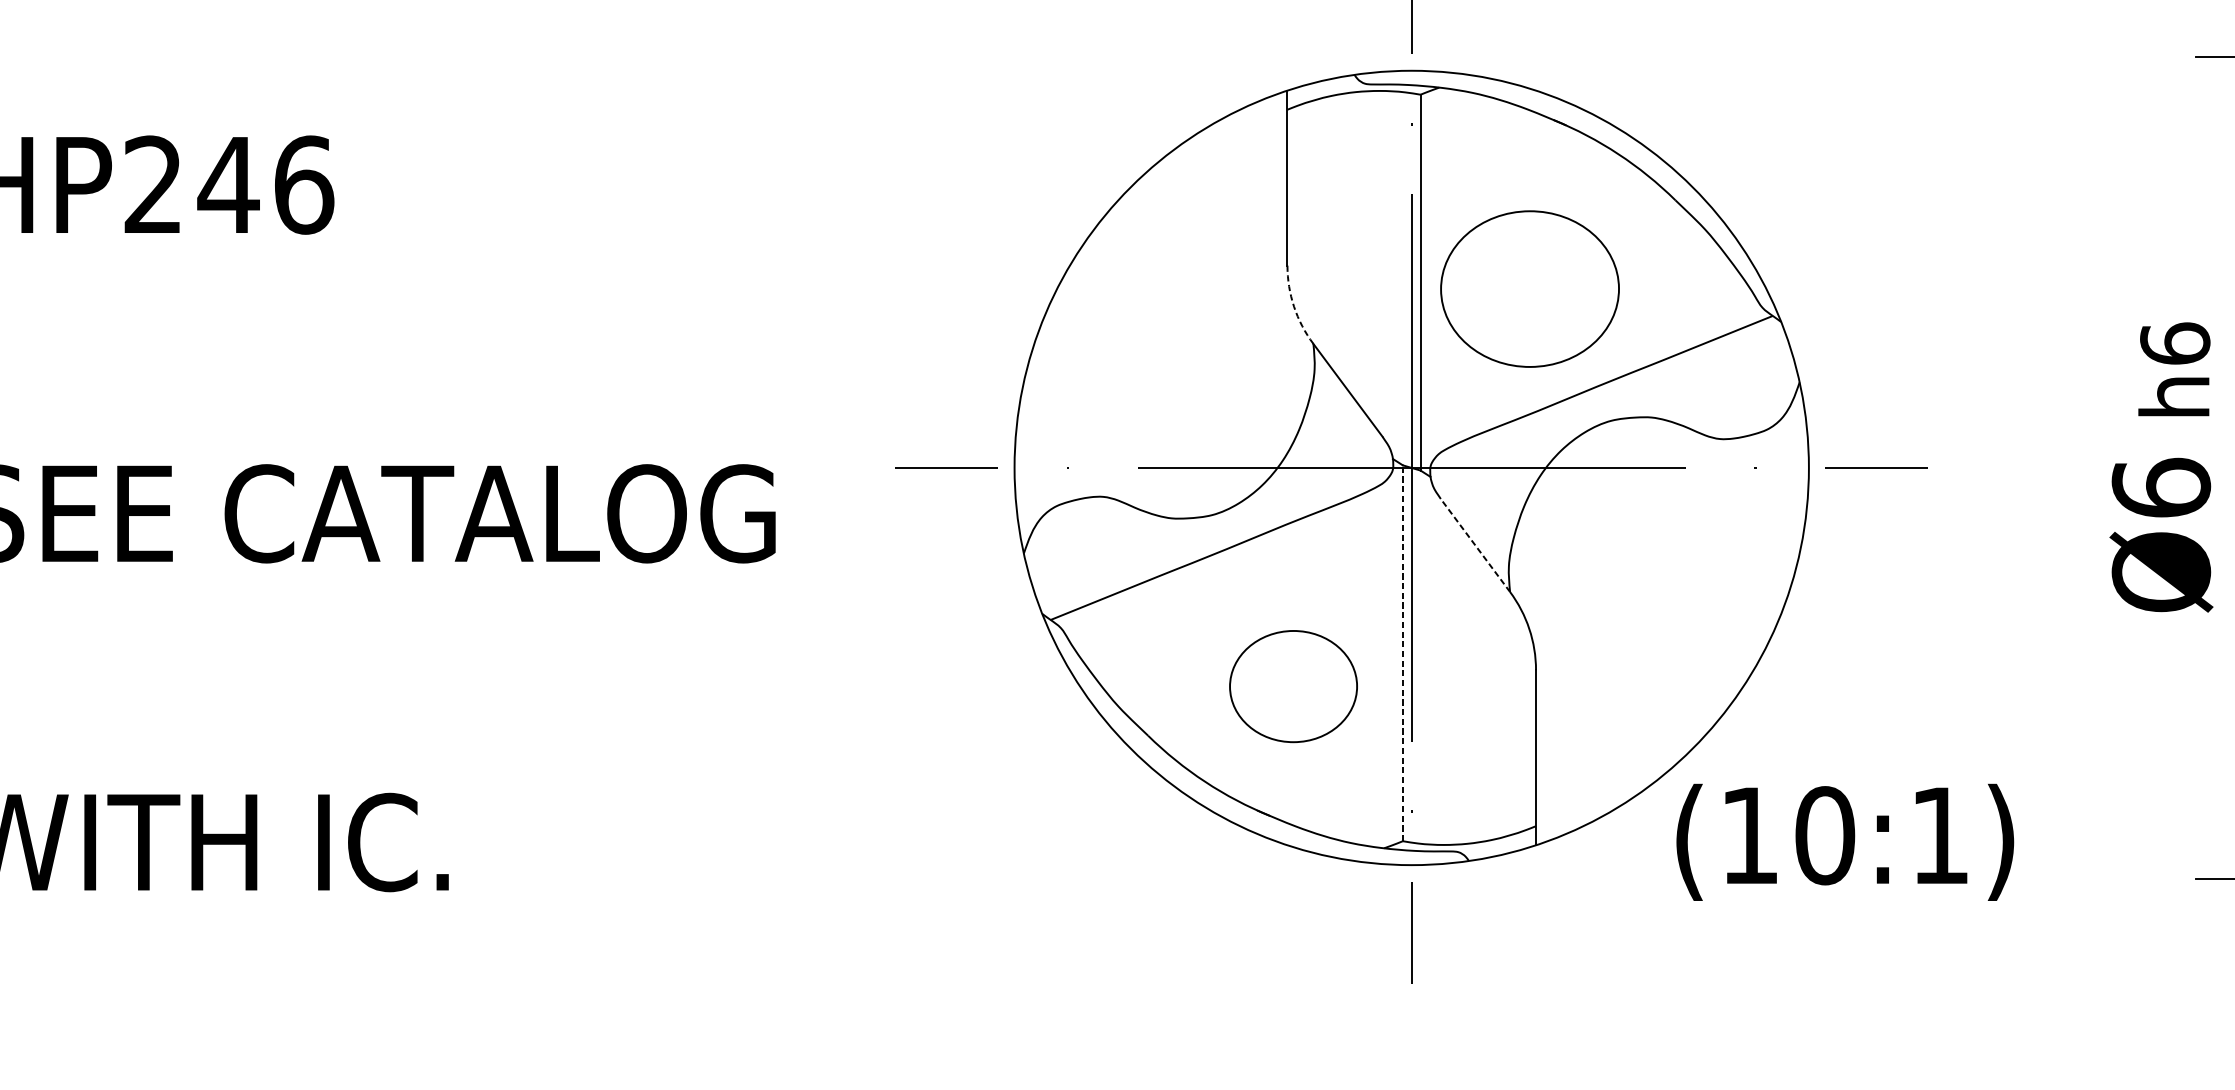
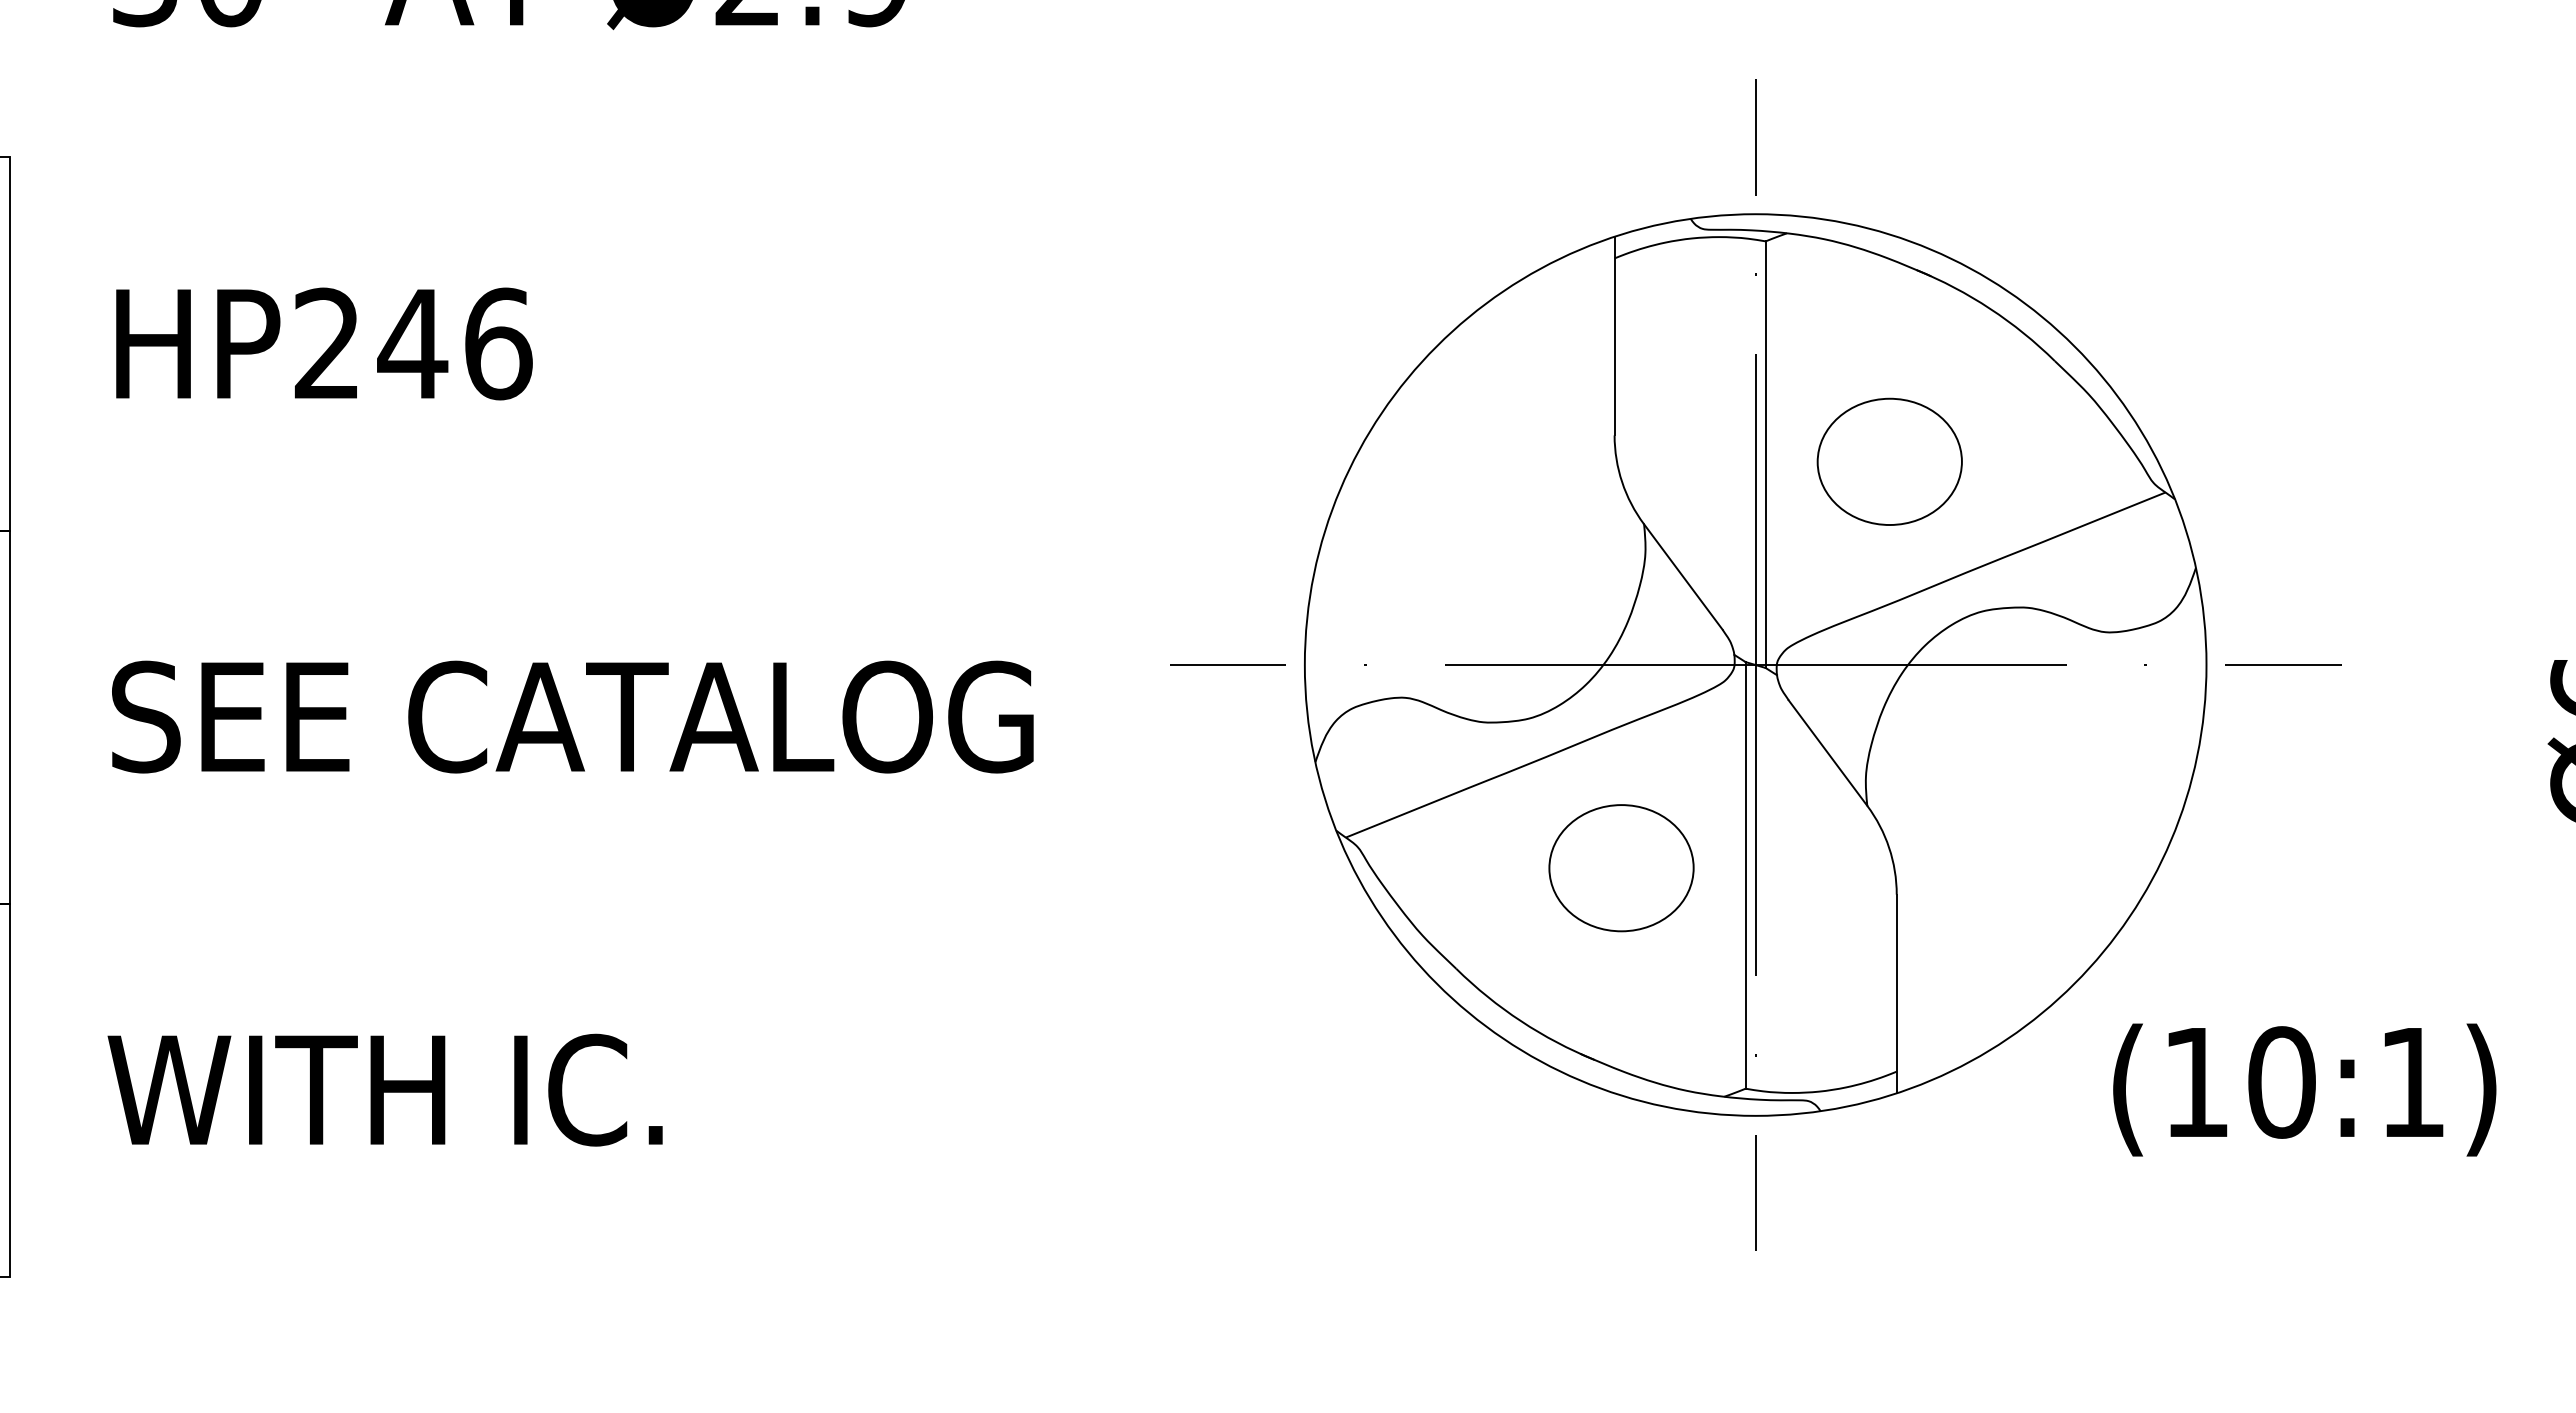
part: (1529, 288) -> (1889, 461), size x0.71
arc: (1294, 307) -> (1622, 482), dashed -> solid
line: (1475, 545) -> (1827, 753), dashed -> solid
line: (1402, 652) -> (1745, 874), dashed -> solid
part: (1293, 686) -> (1621, 868), moved
text: (1845, 841) -> (2304, 1089), moved

